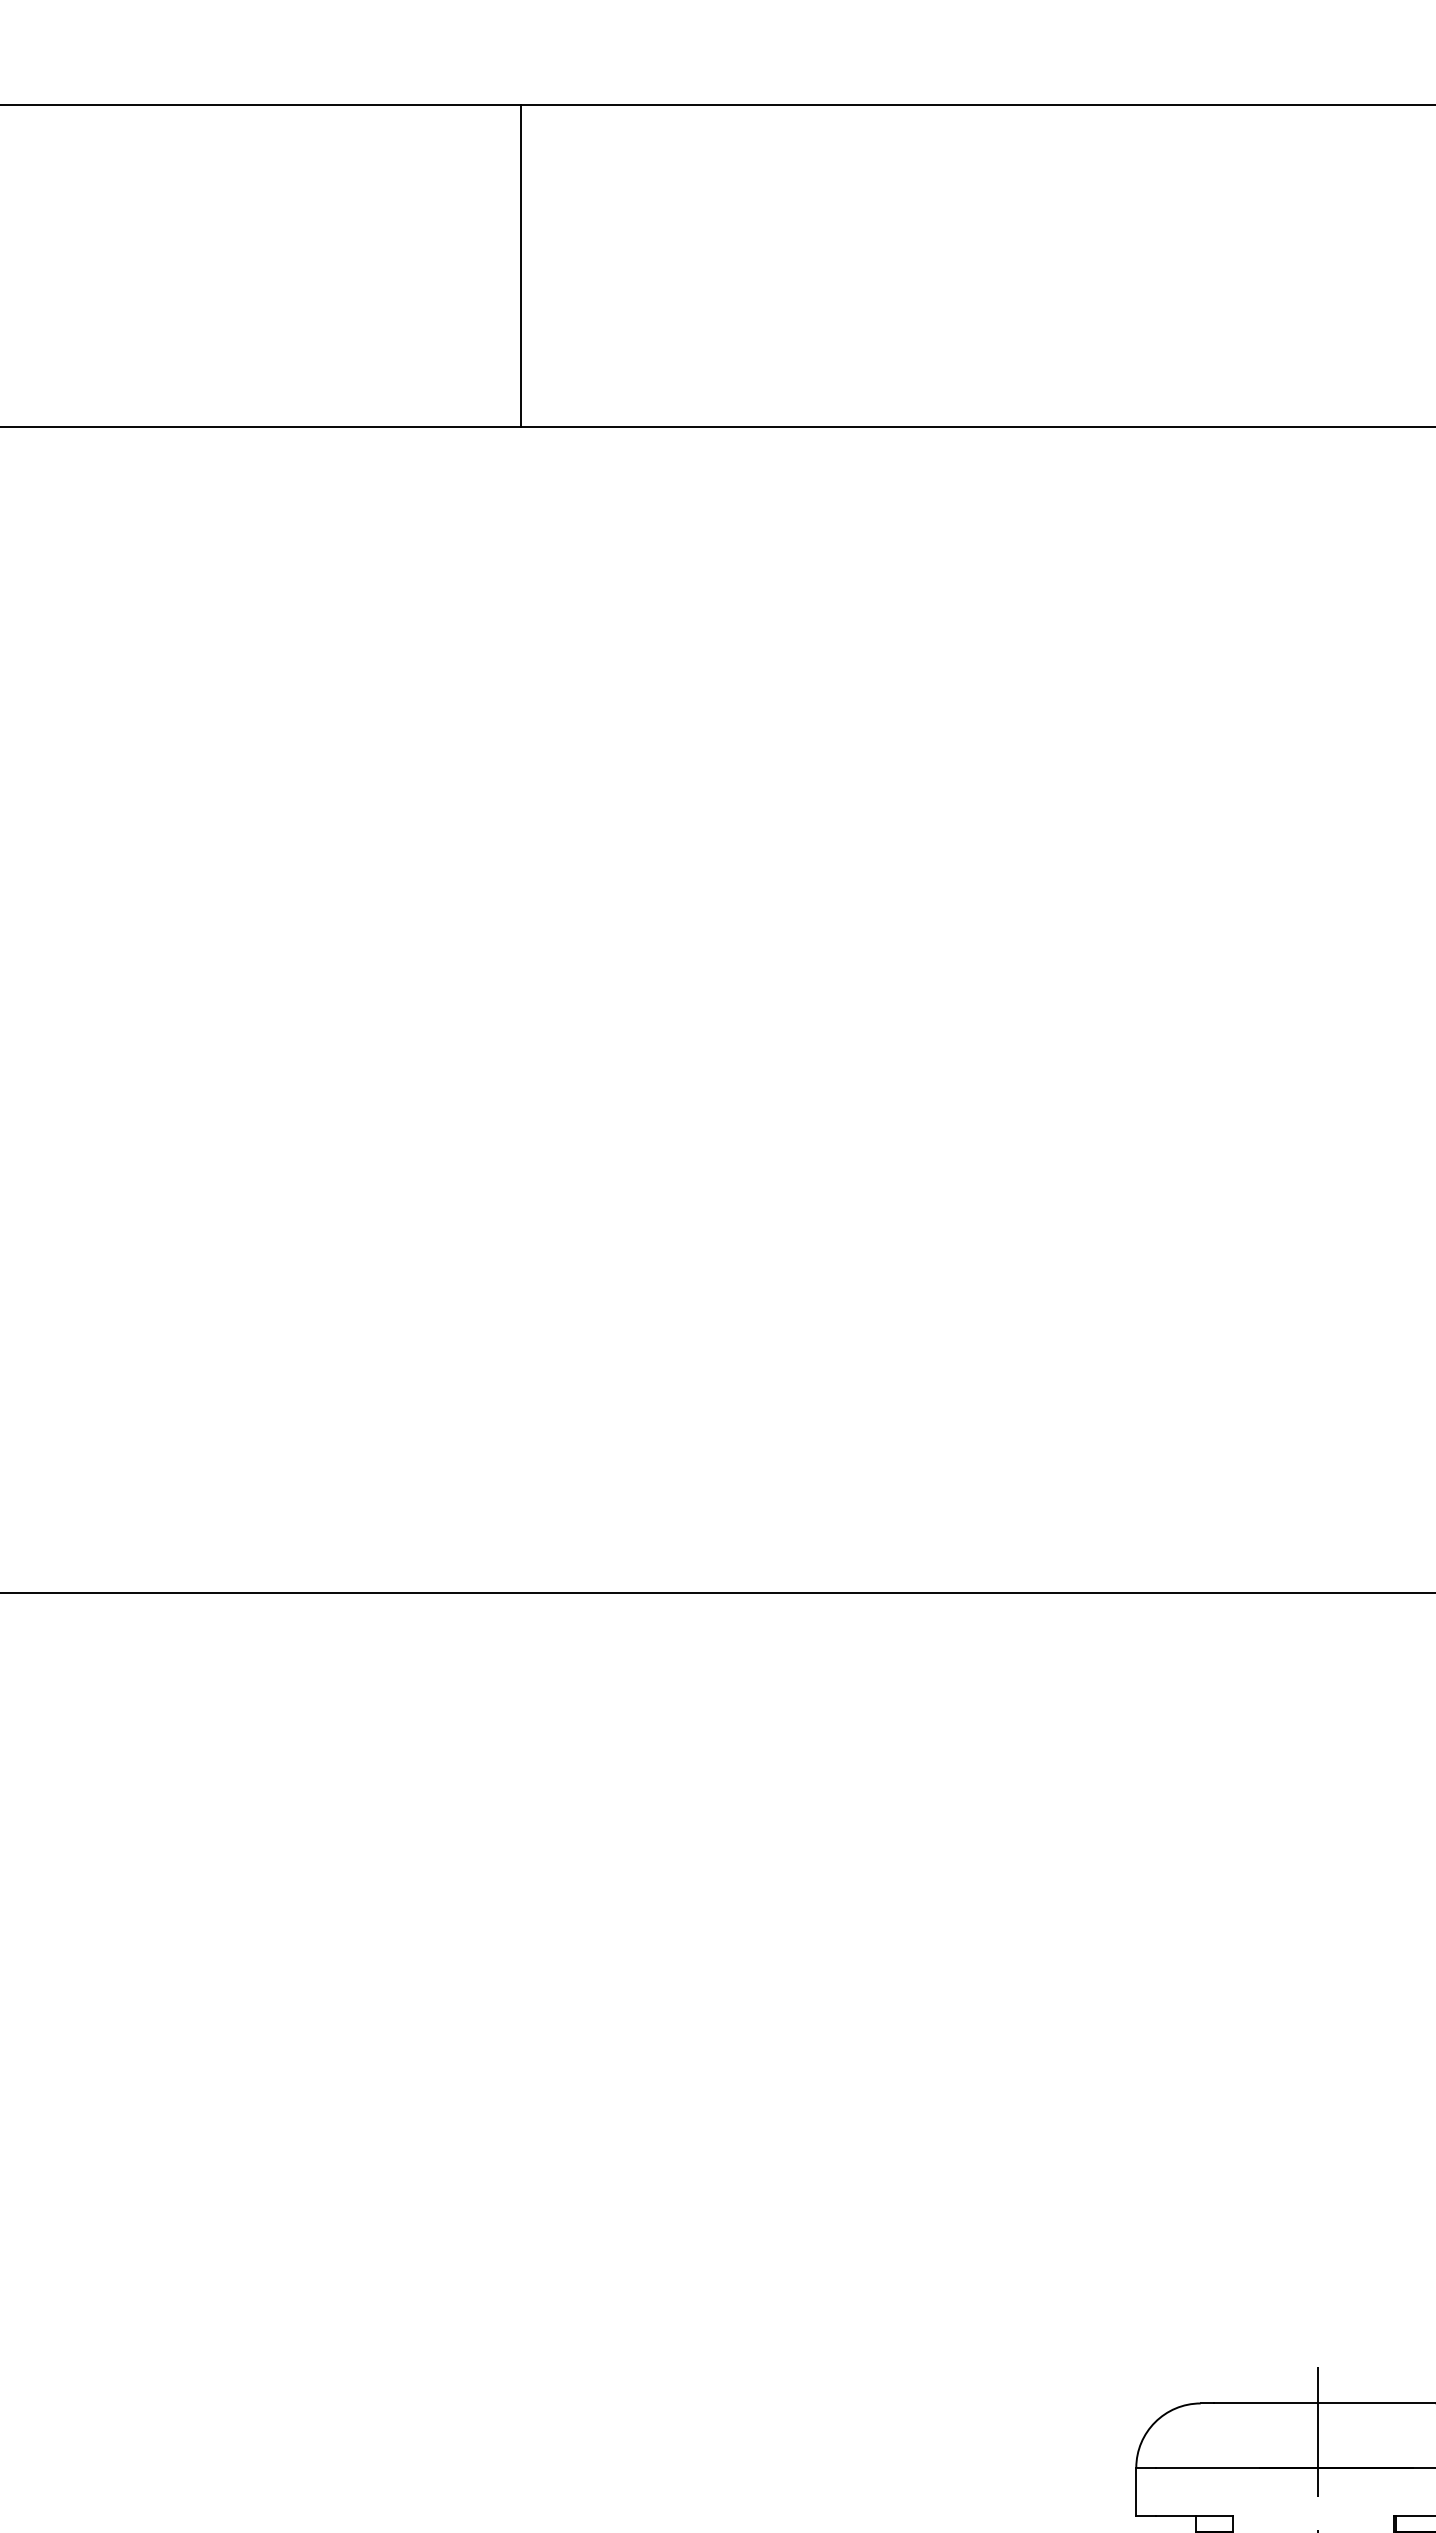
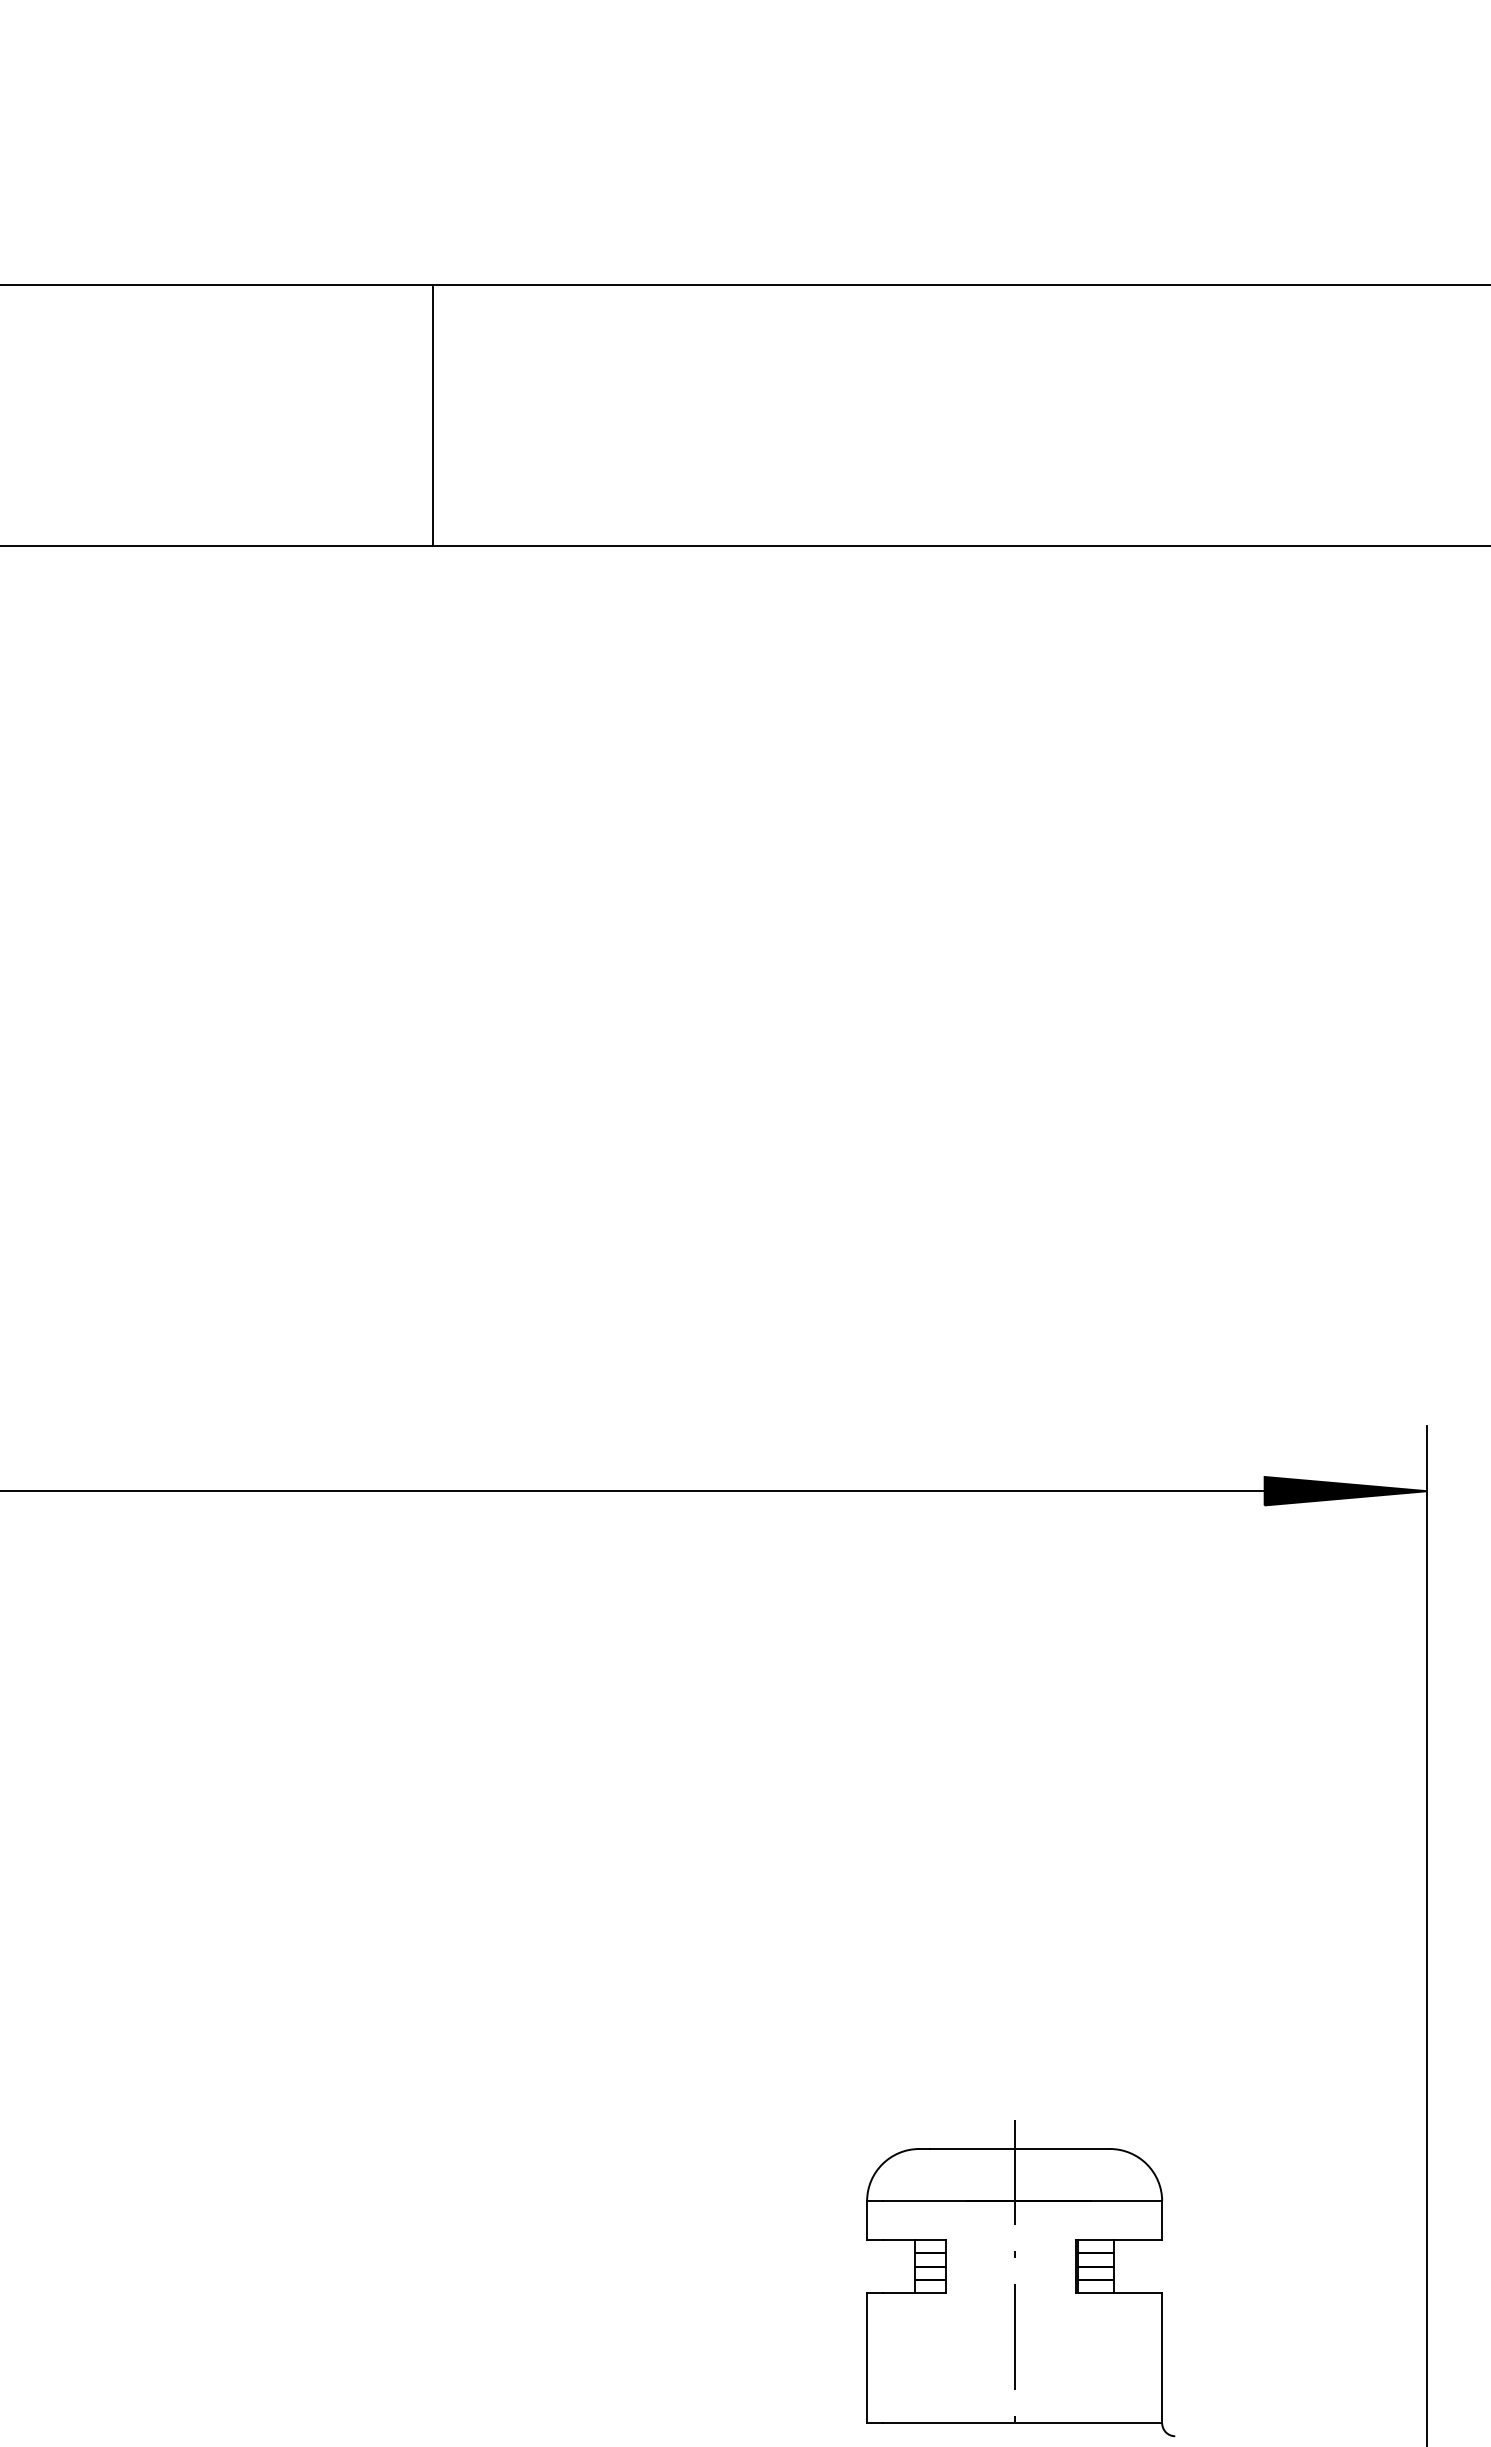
line: (521, 265) -> (433, 414), moved

